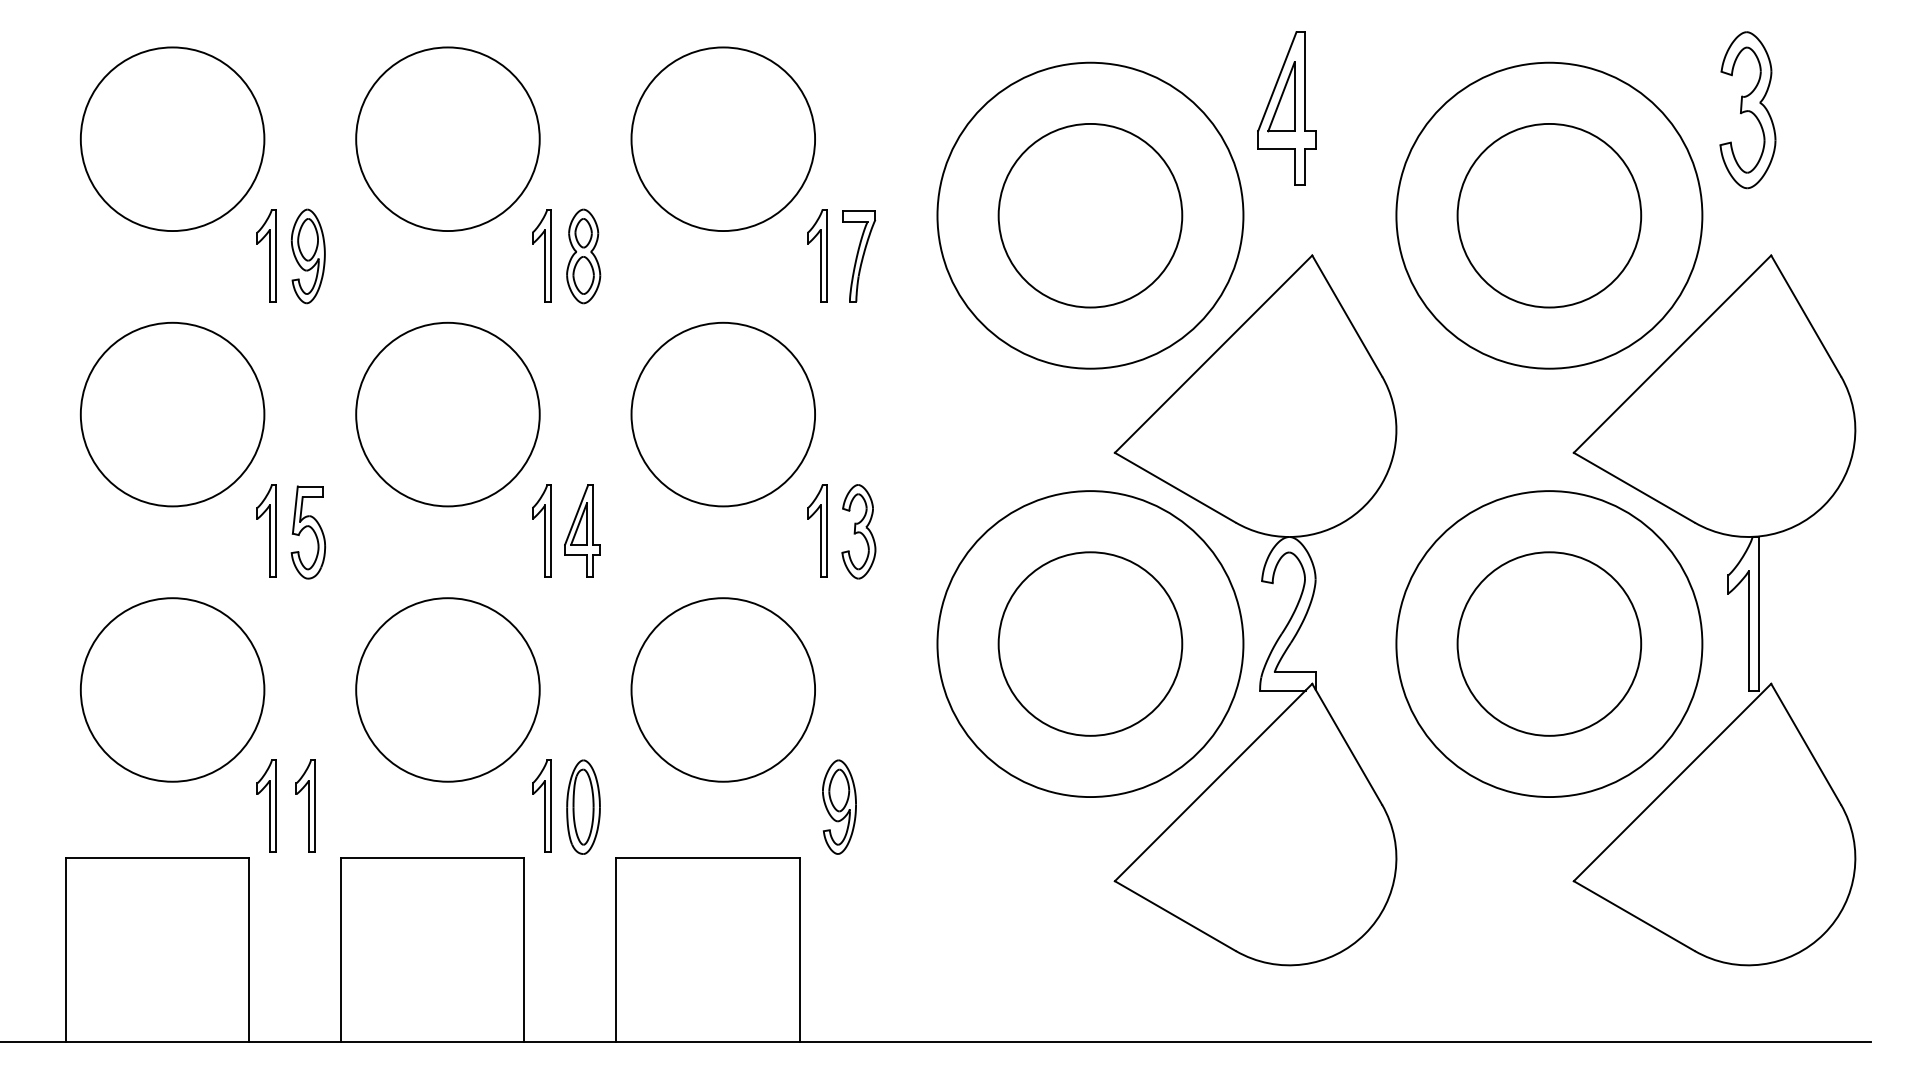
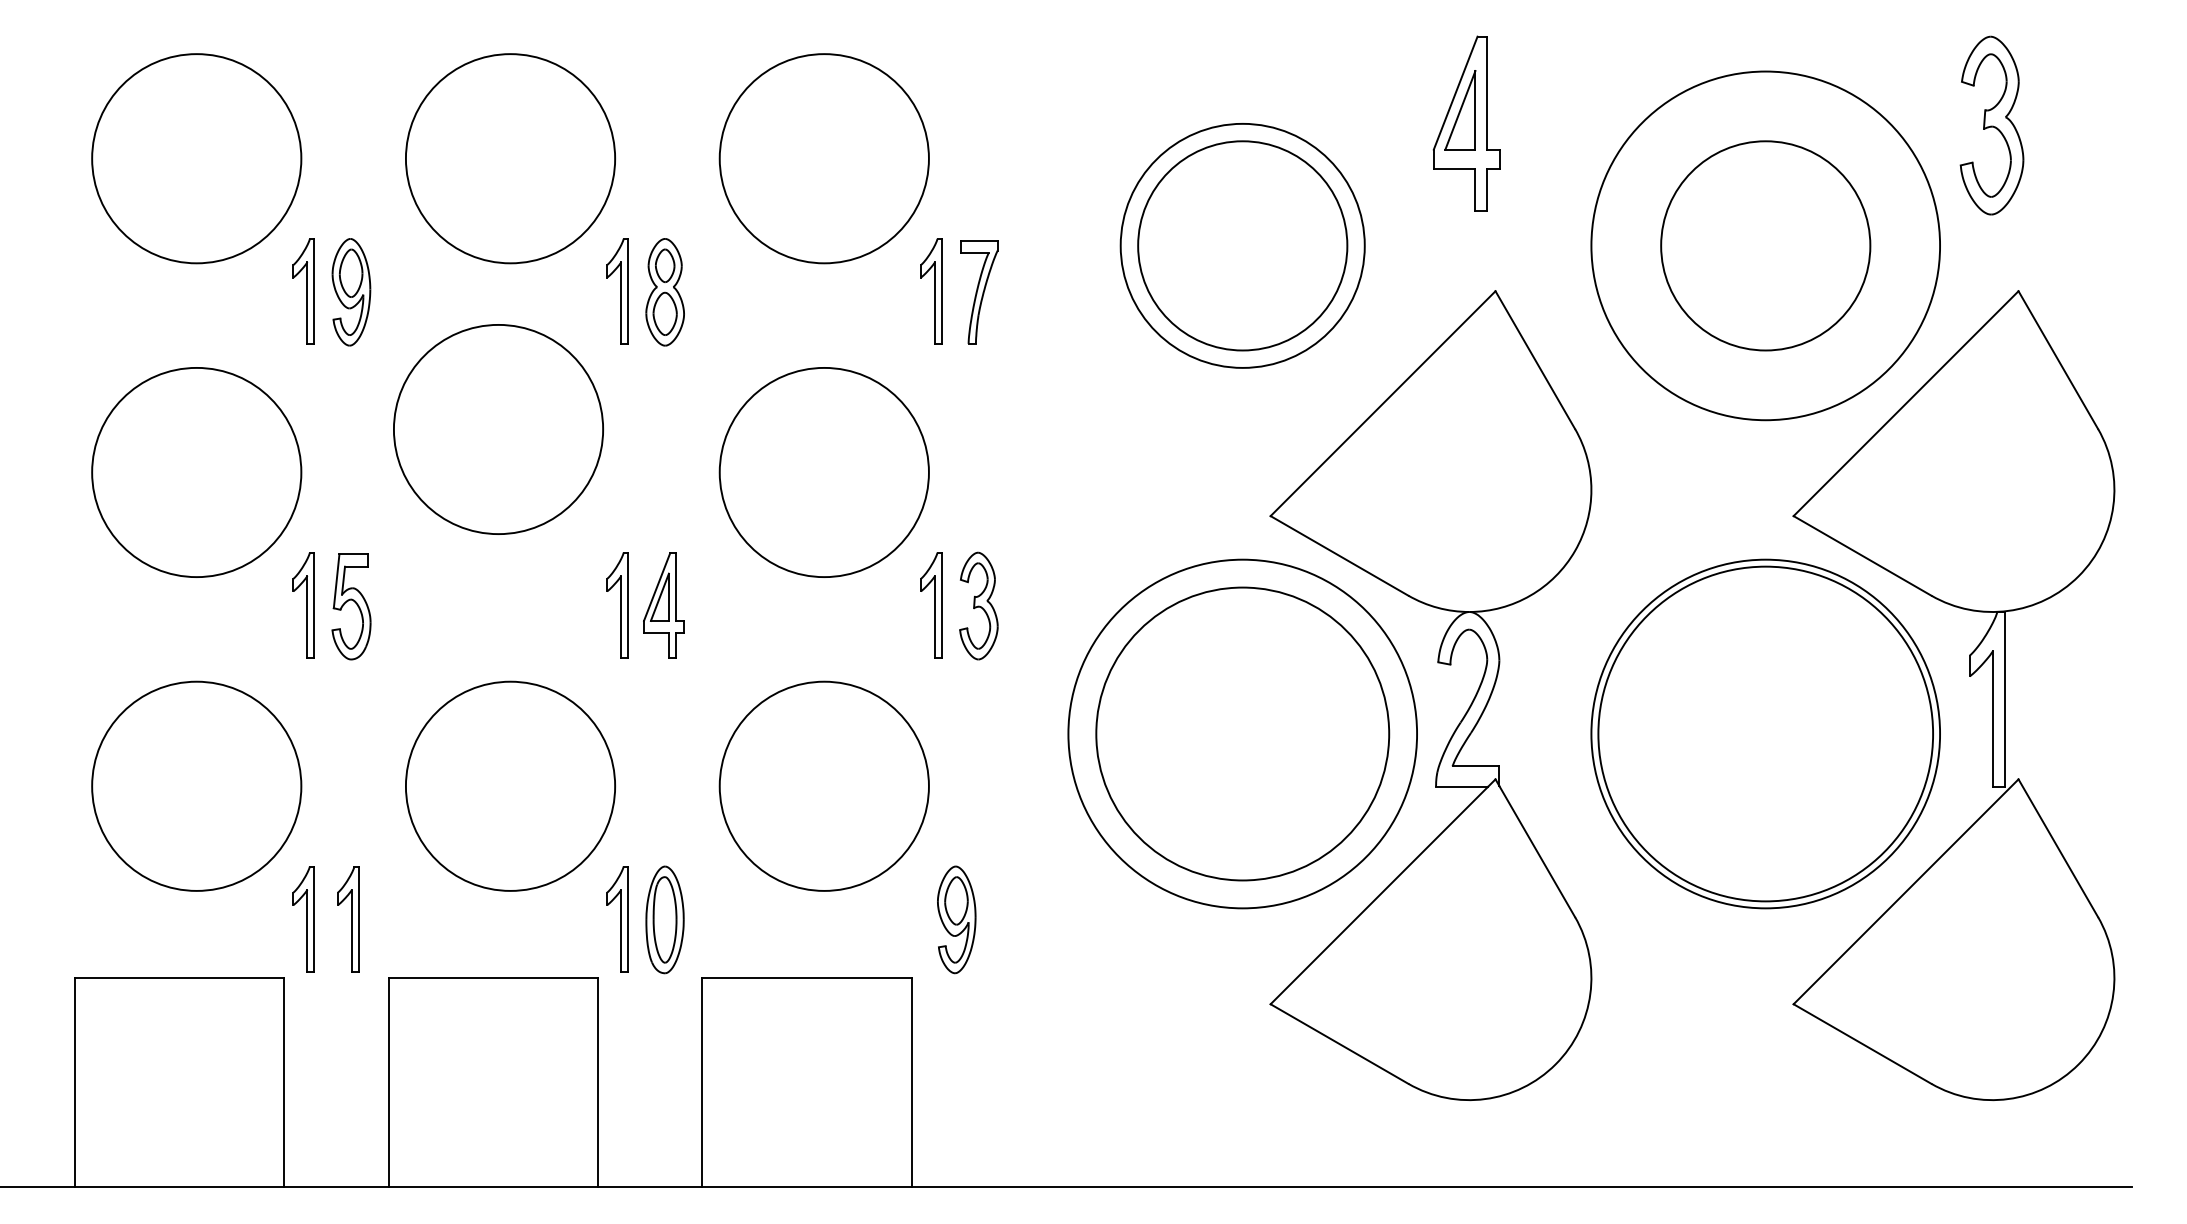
circle: (1090, 215) -> (1242, 245), size x0.7
circle: (447, 414) -> (498, 429), moved
circle: (1090, 643) -> (1242, 733), size x1.4
circle: (1549, 643) -> (1765, 733), size x1.6

